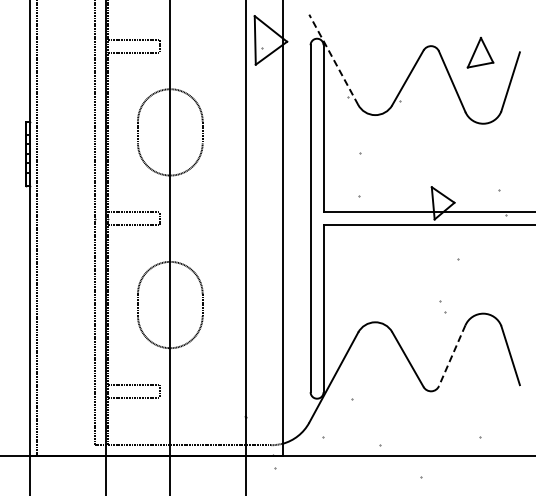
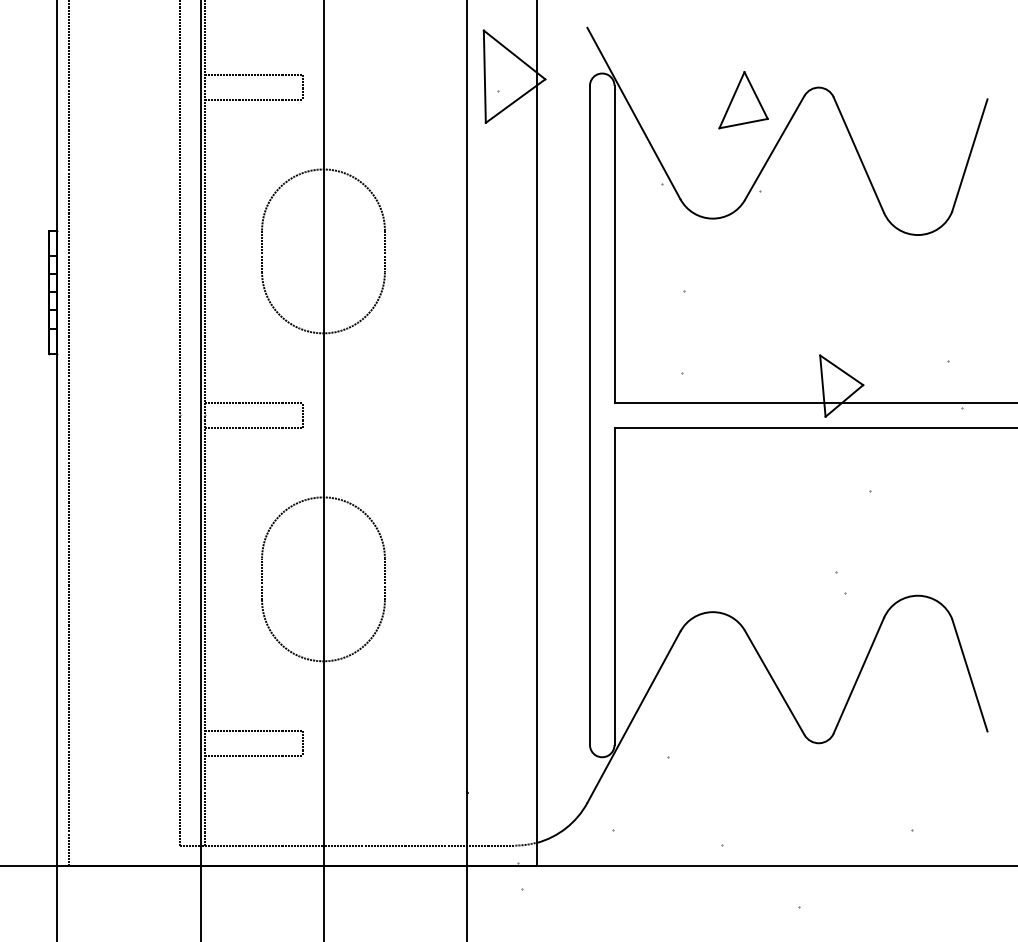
part: (480, 52) -> (743, 99), moved
line: (333, 59) -> (633, 112), dashed -> solid
line: (452, 356) -> (859, 677), dashed -> solid

